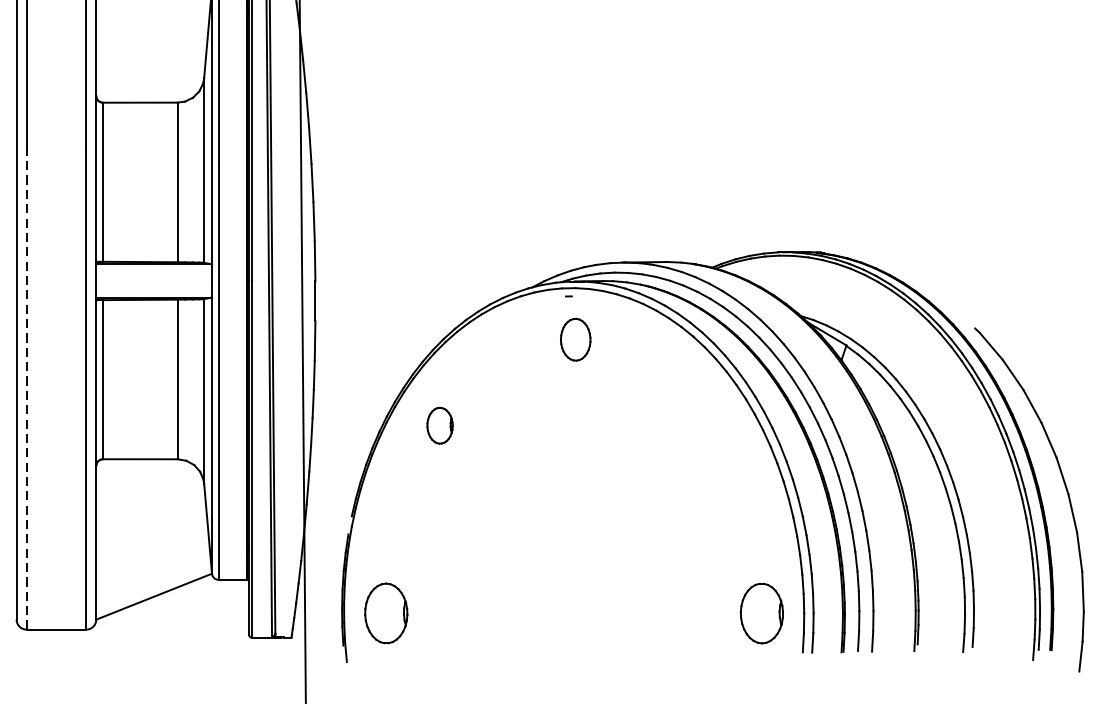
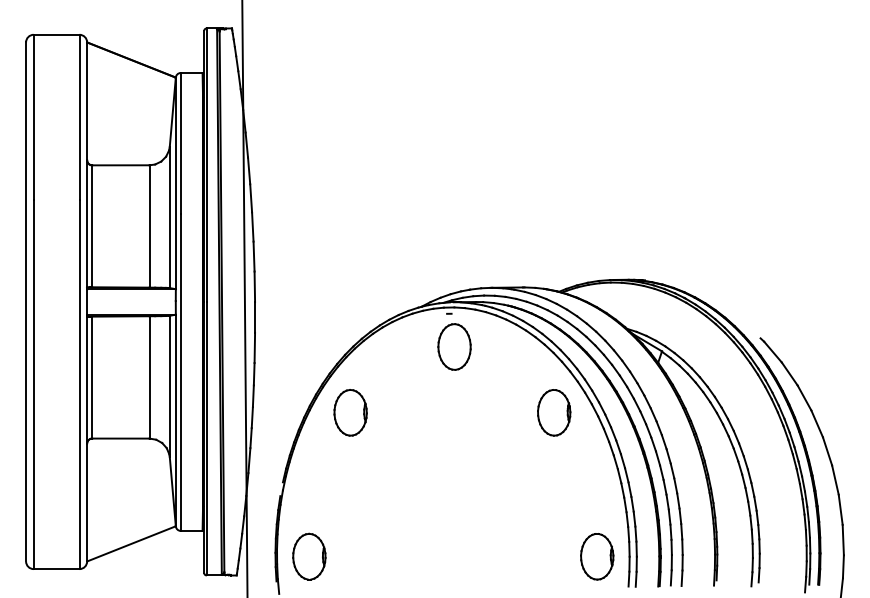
part: (575, 339) -> (454, 346), size x1.43
line: (26, 388) -> (33, 384), dashed -> solid
part: (439, 425) -> (350, 412), size x1.67
part: (706, 425) -> (554, 412), added

